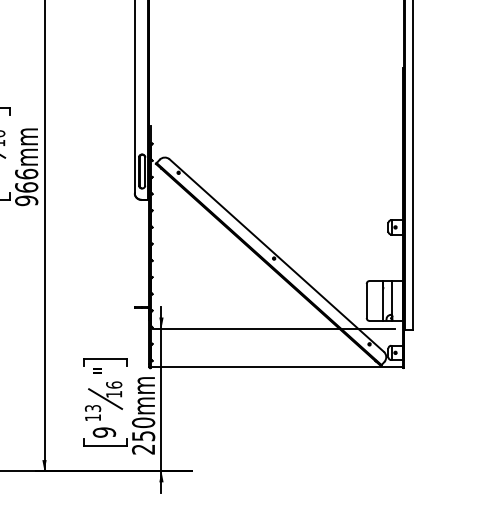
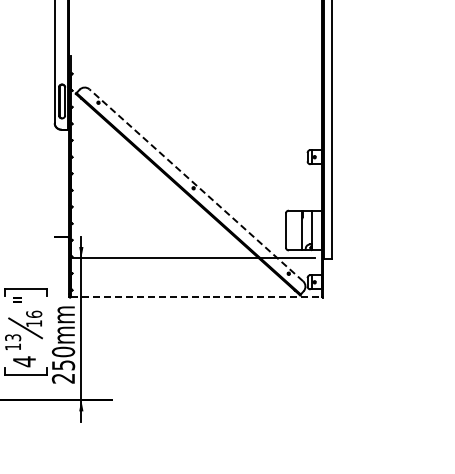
line: (276, 255) -> (196, 185), solid -> dashed
line: (276, 367) -> (196, 296), solid -> dashed
text: (104, 432) -> (24, 361), 9 -> 4

